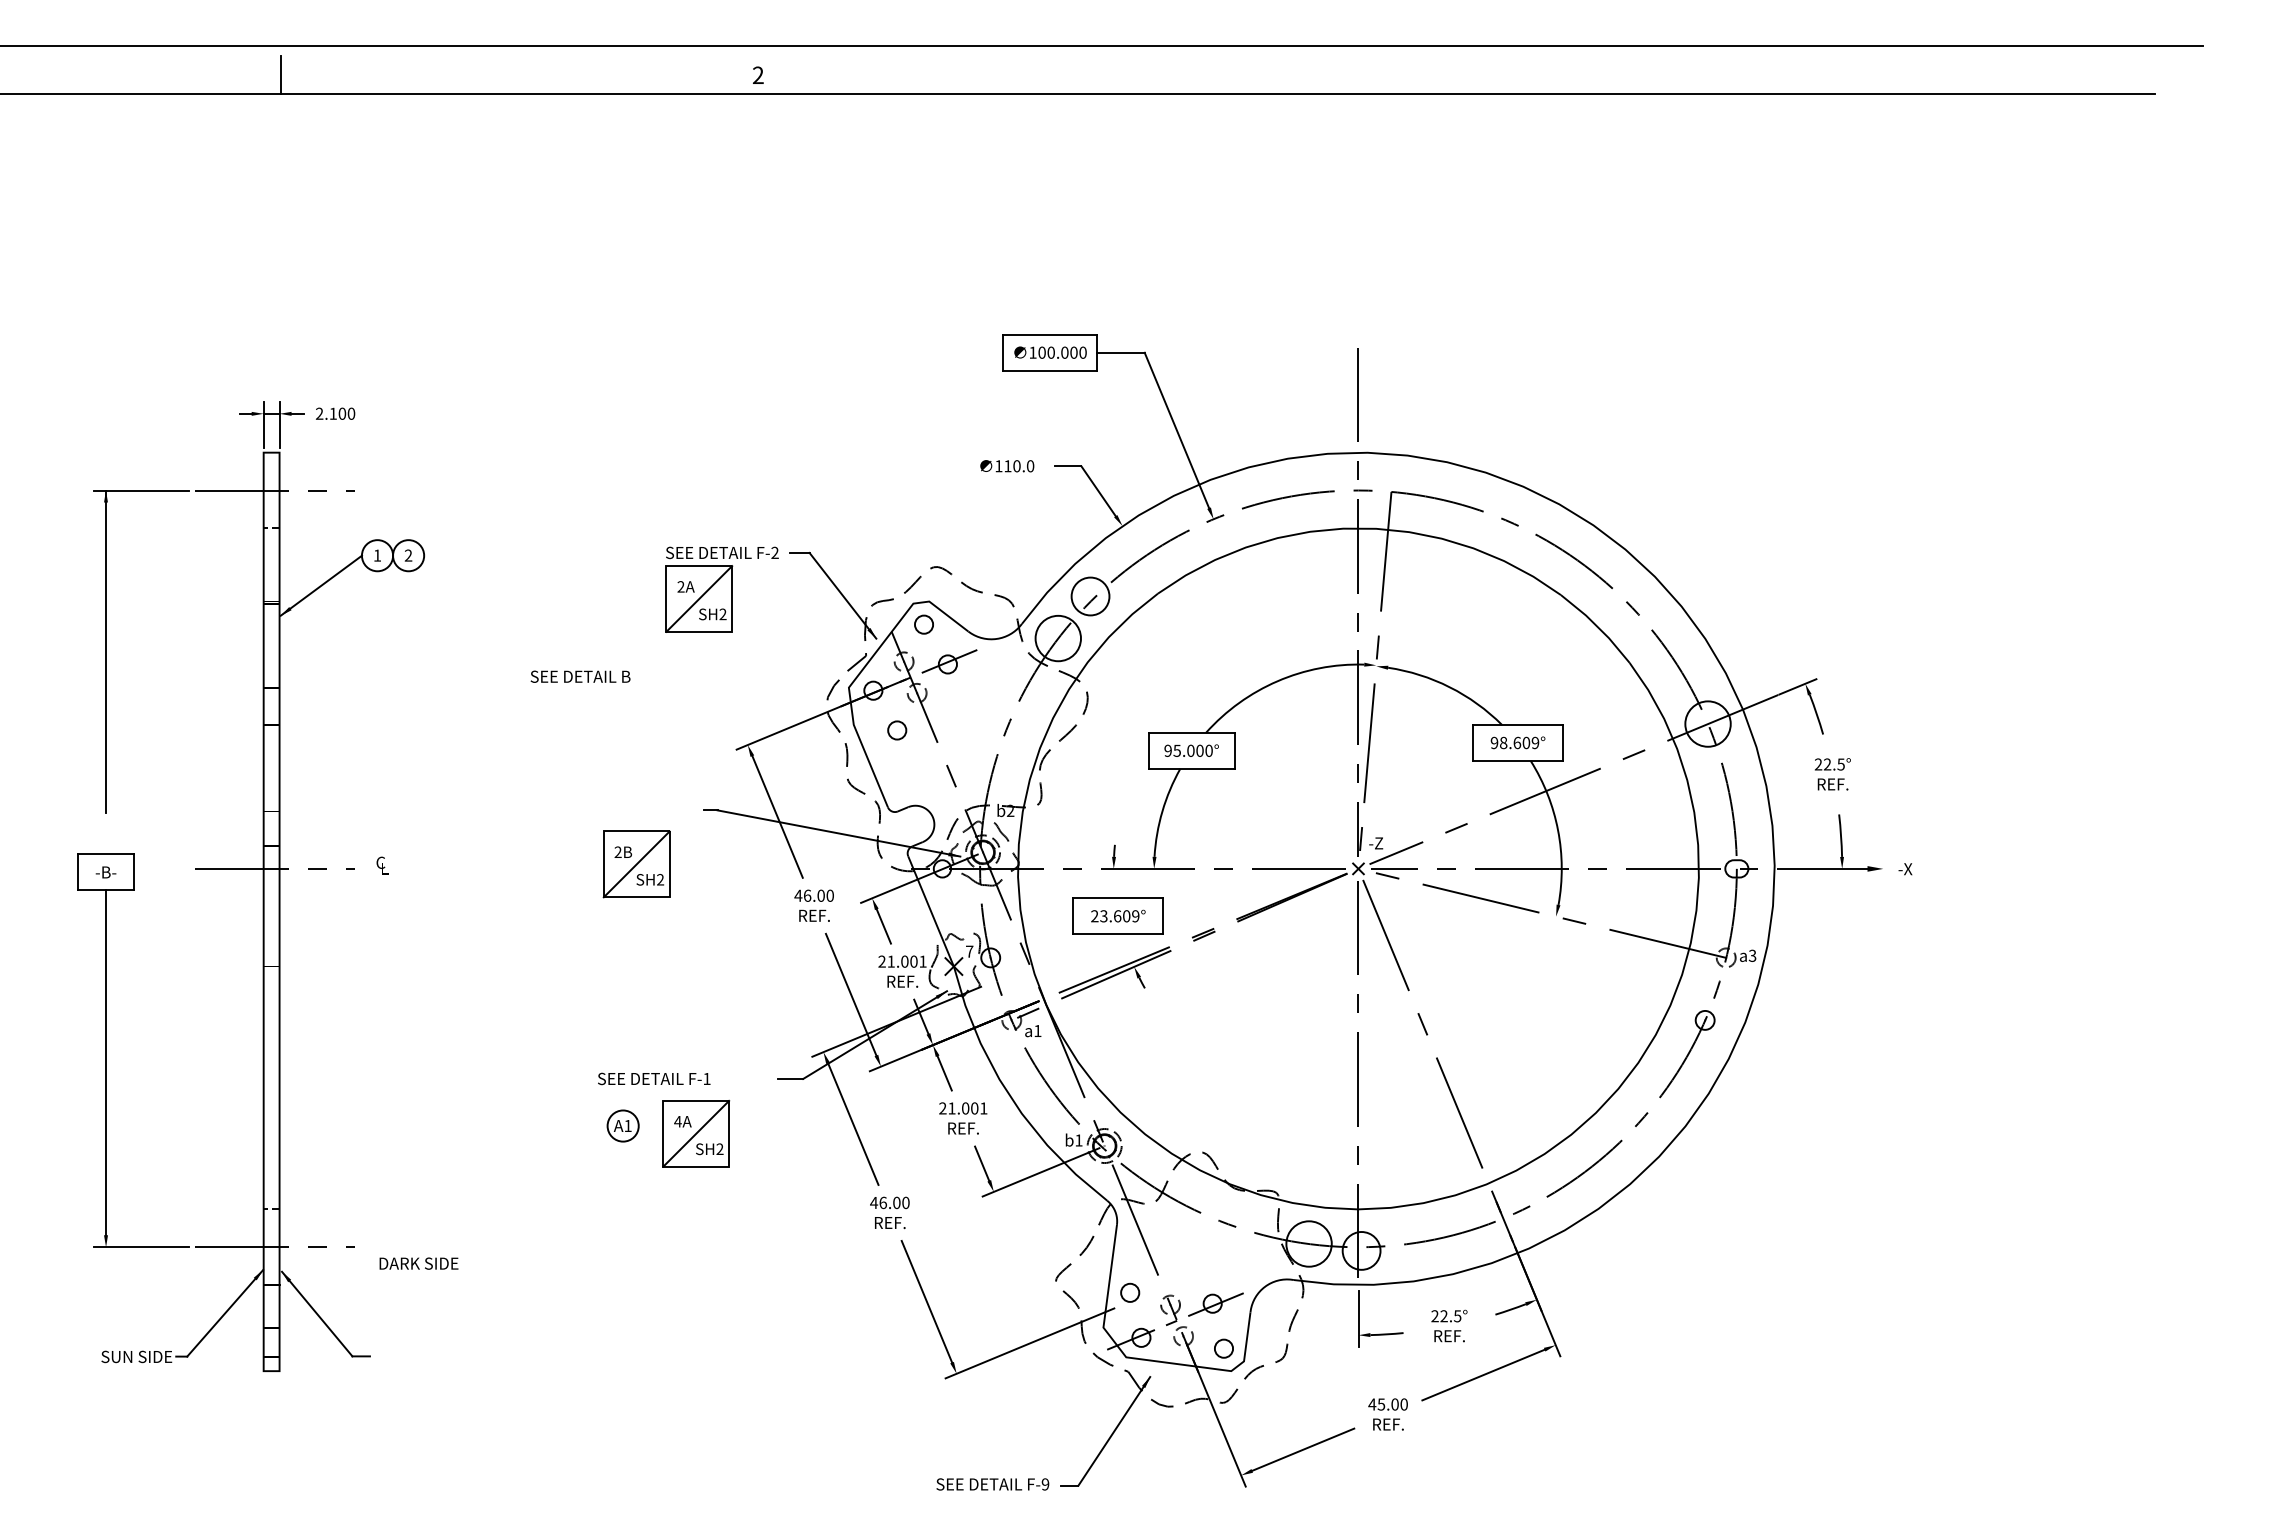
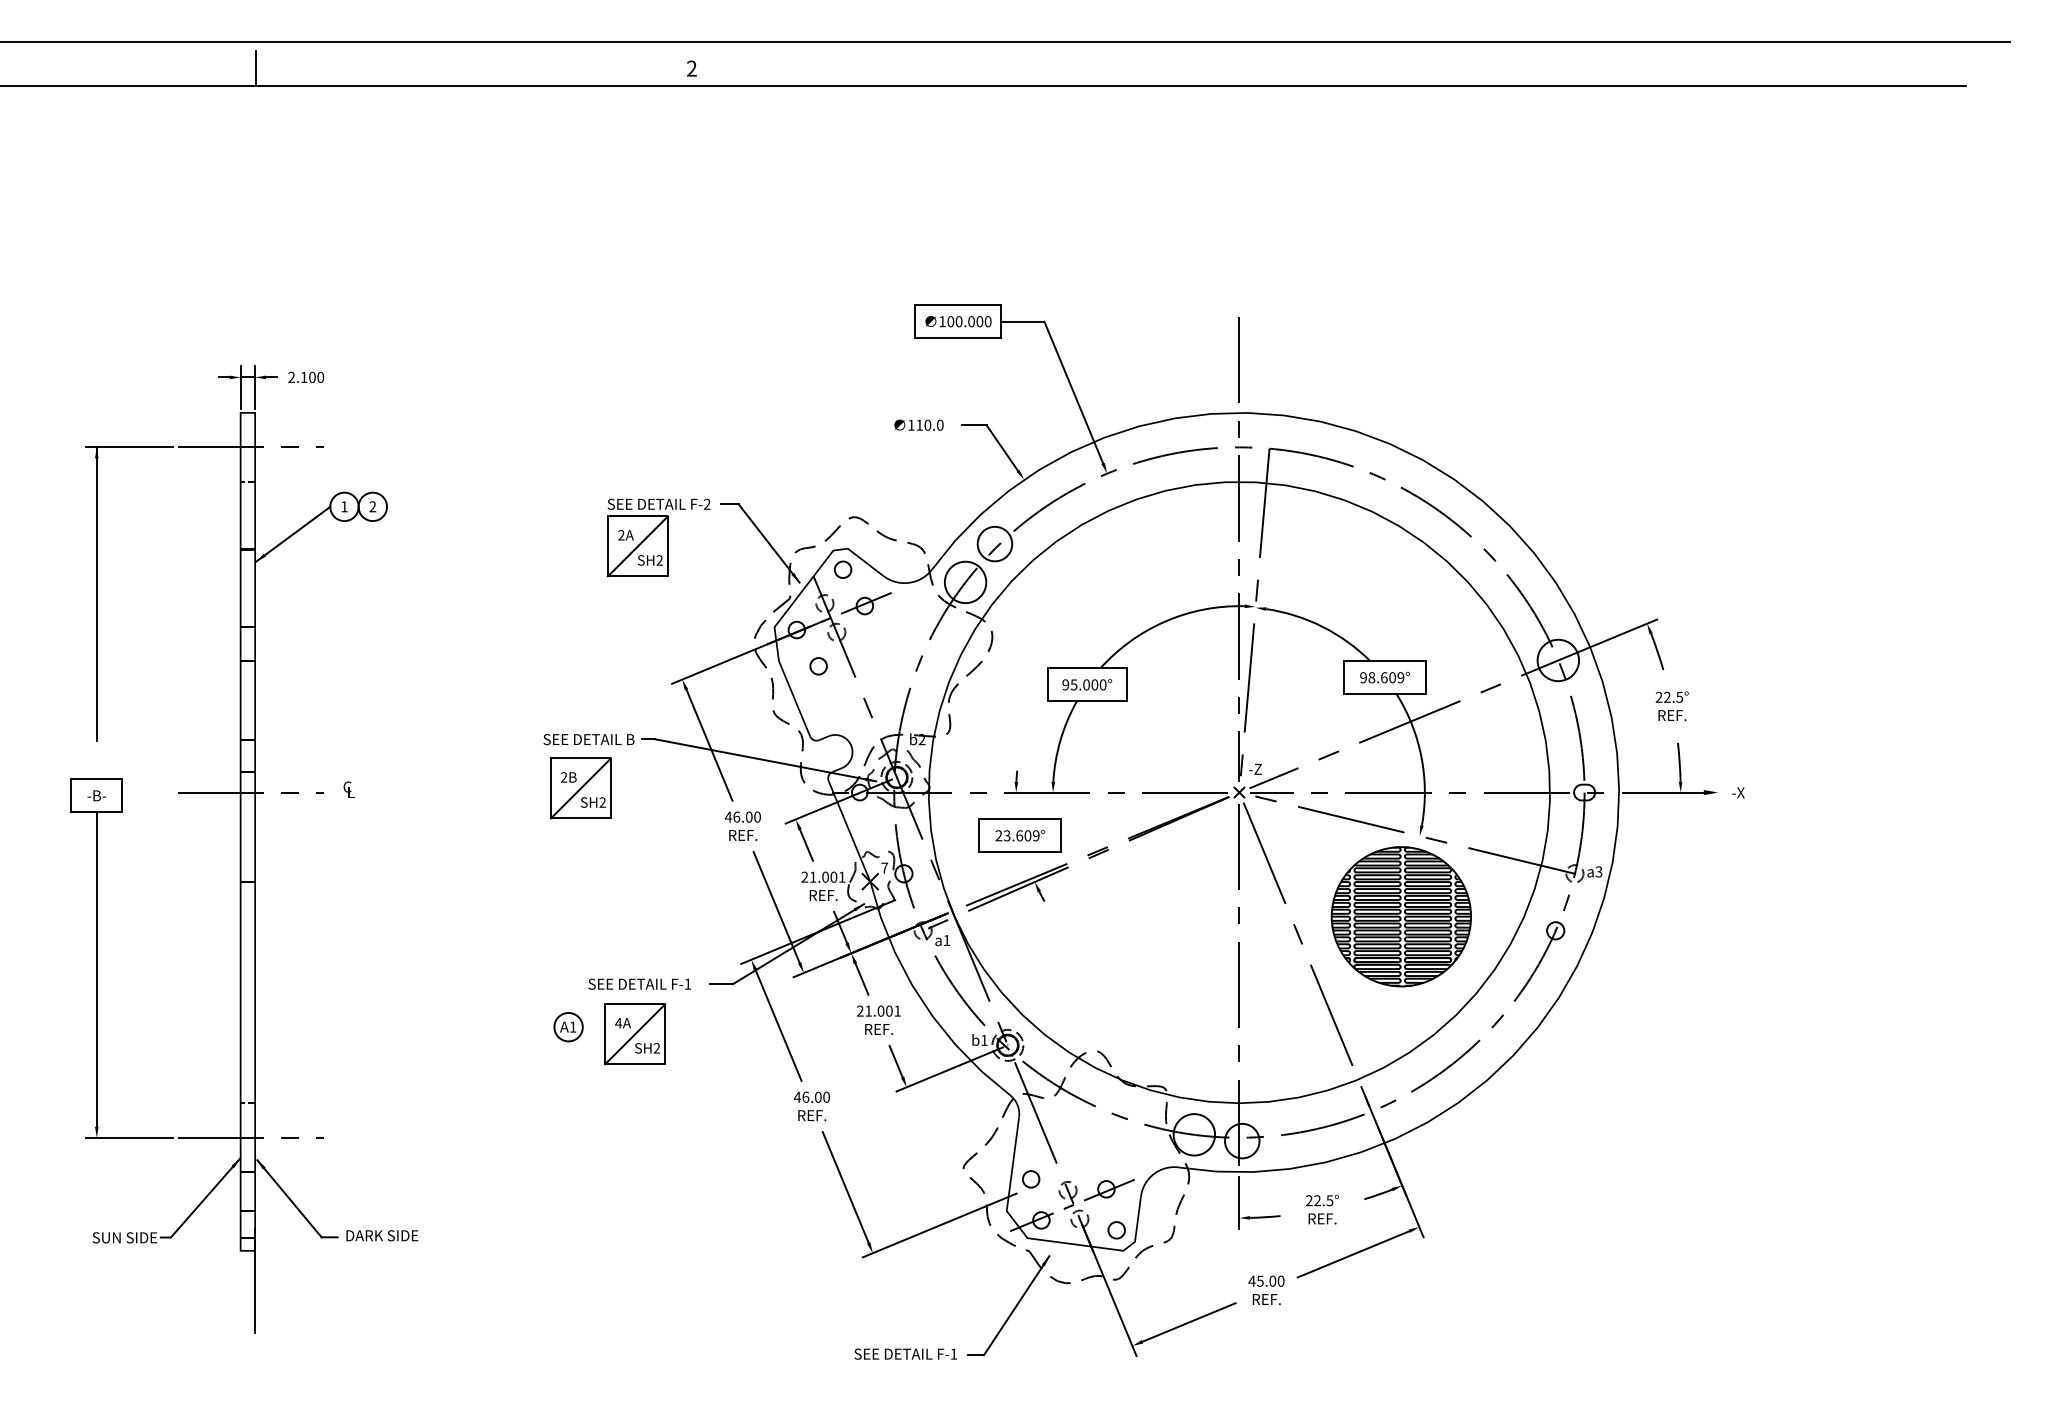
text: (580, 676) -> (588, 739), moved
part: (1535, 1004) -> (1400, 916), added
text: (654, 1078) -> (640, 983), moved
text: (418, 1263) -> (381, 1235), moved
line: (279, 1404) -> (255, 1281), added
text: (1045, 1484) -> (953, 1354), F-9 -> F-1

